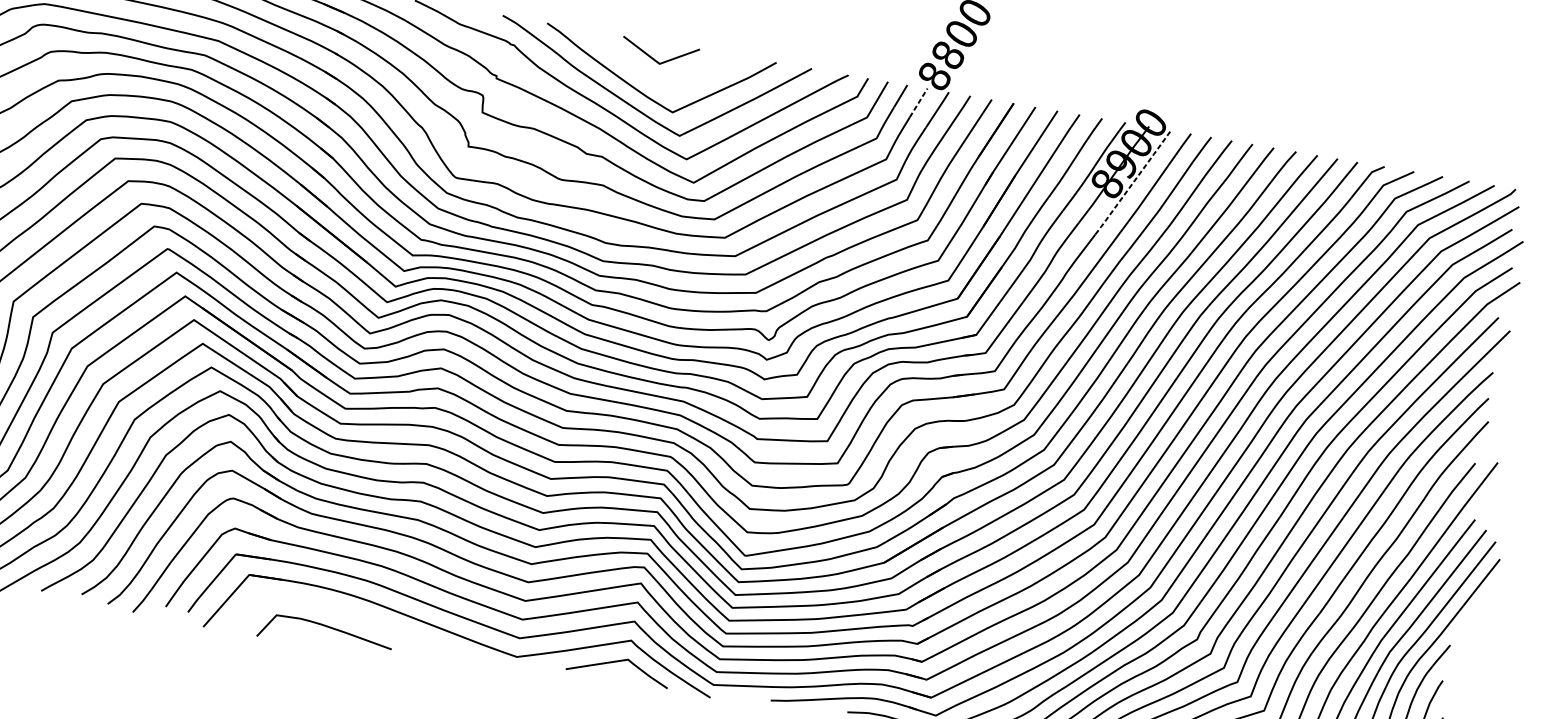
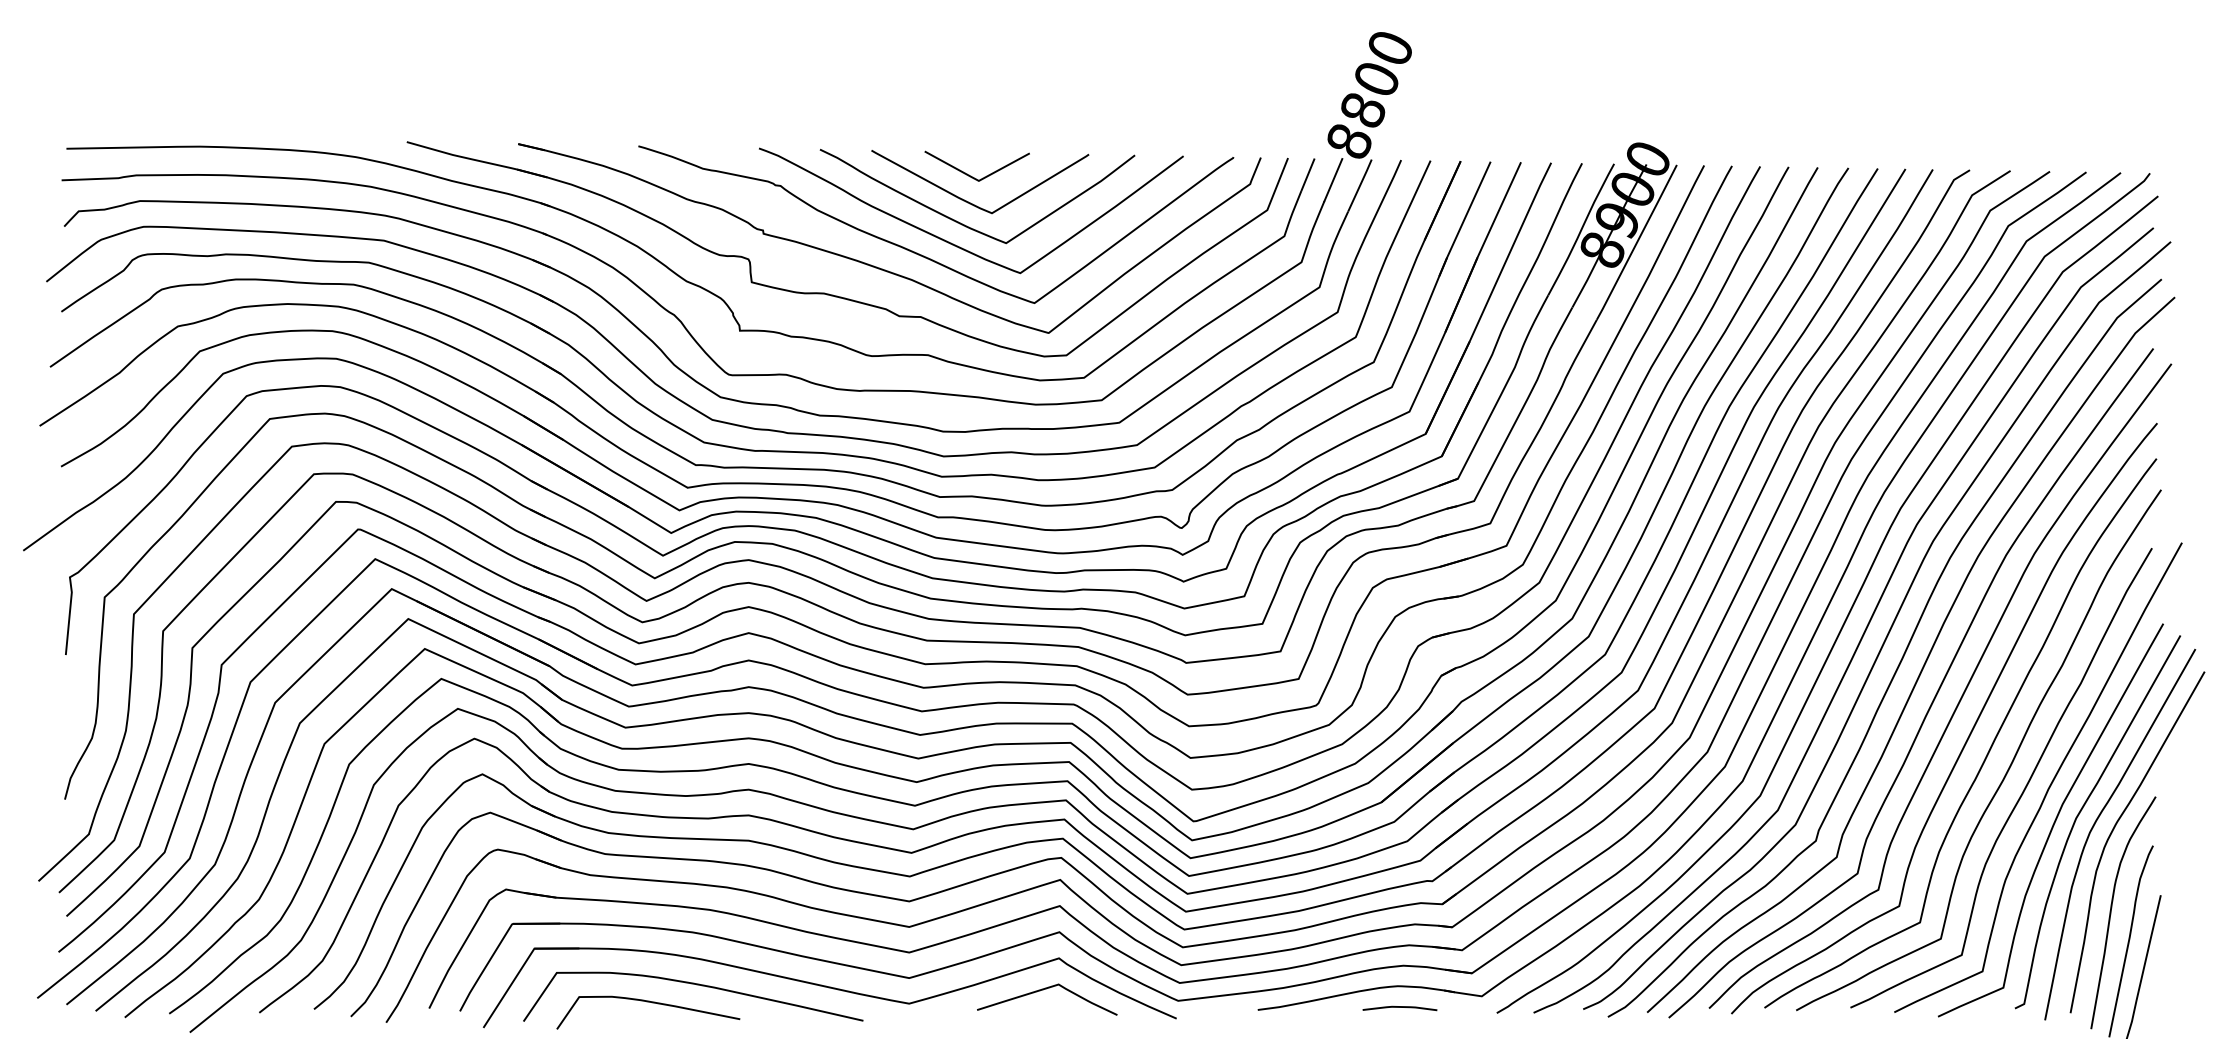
curve: (651, 78) -> (970, 202), added
line: (918, 103) -> (1333, 180), dashed -> solid
line: (1133, 182) -> (1637, 242), dashed -> solid
curve: (363, 619) -> (696, 985), added

